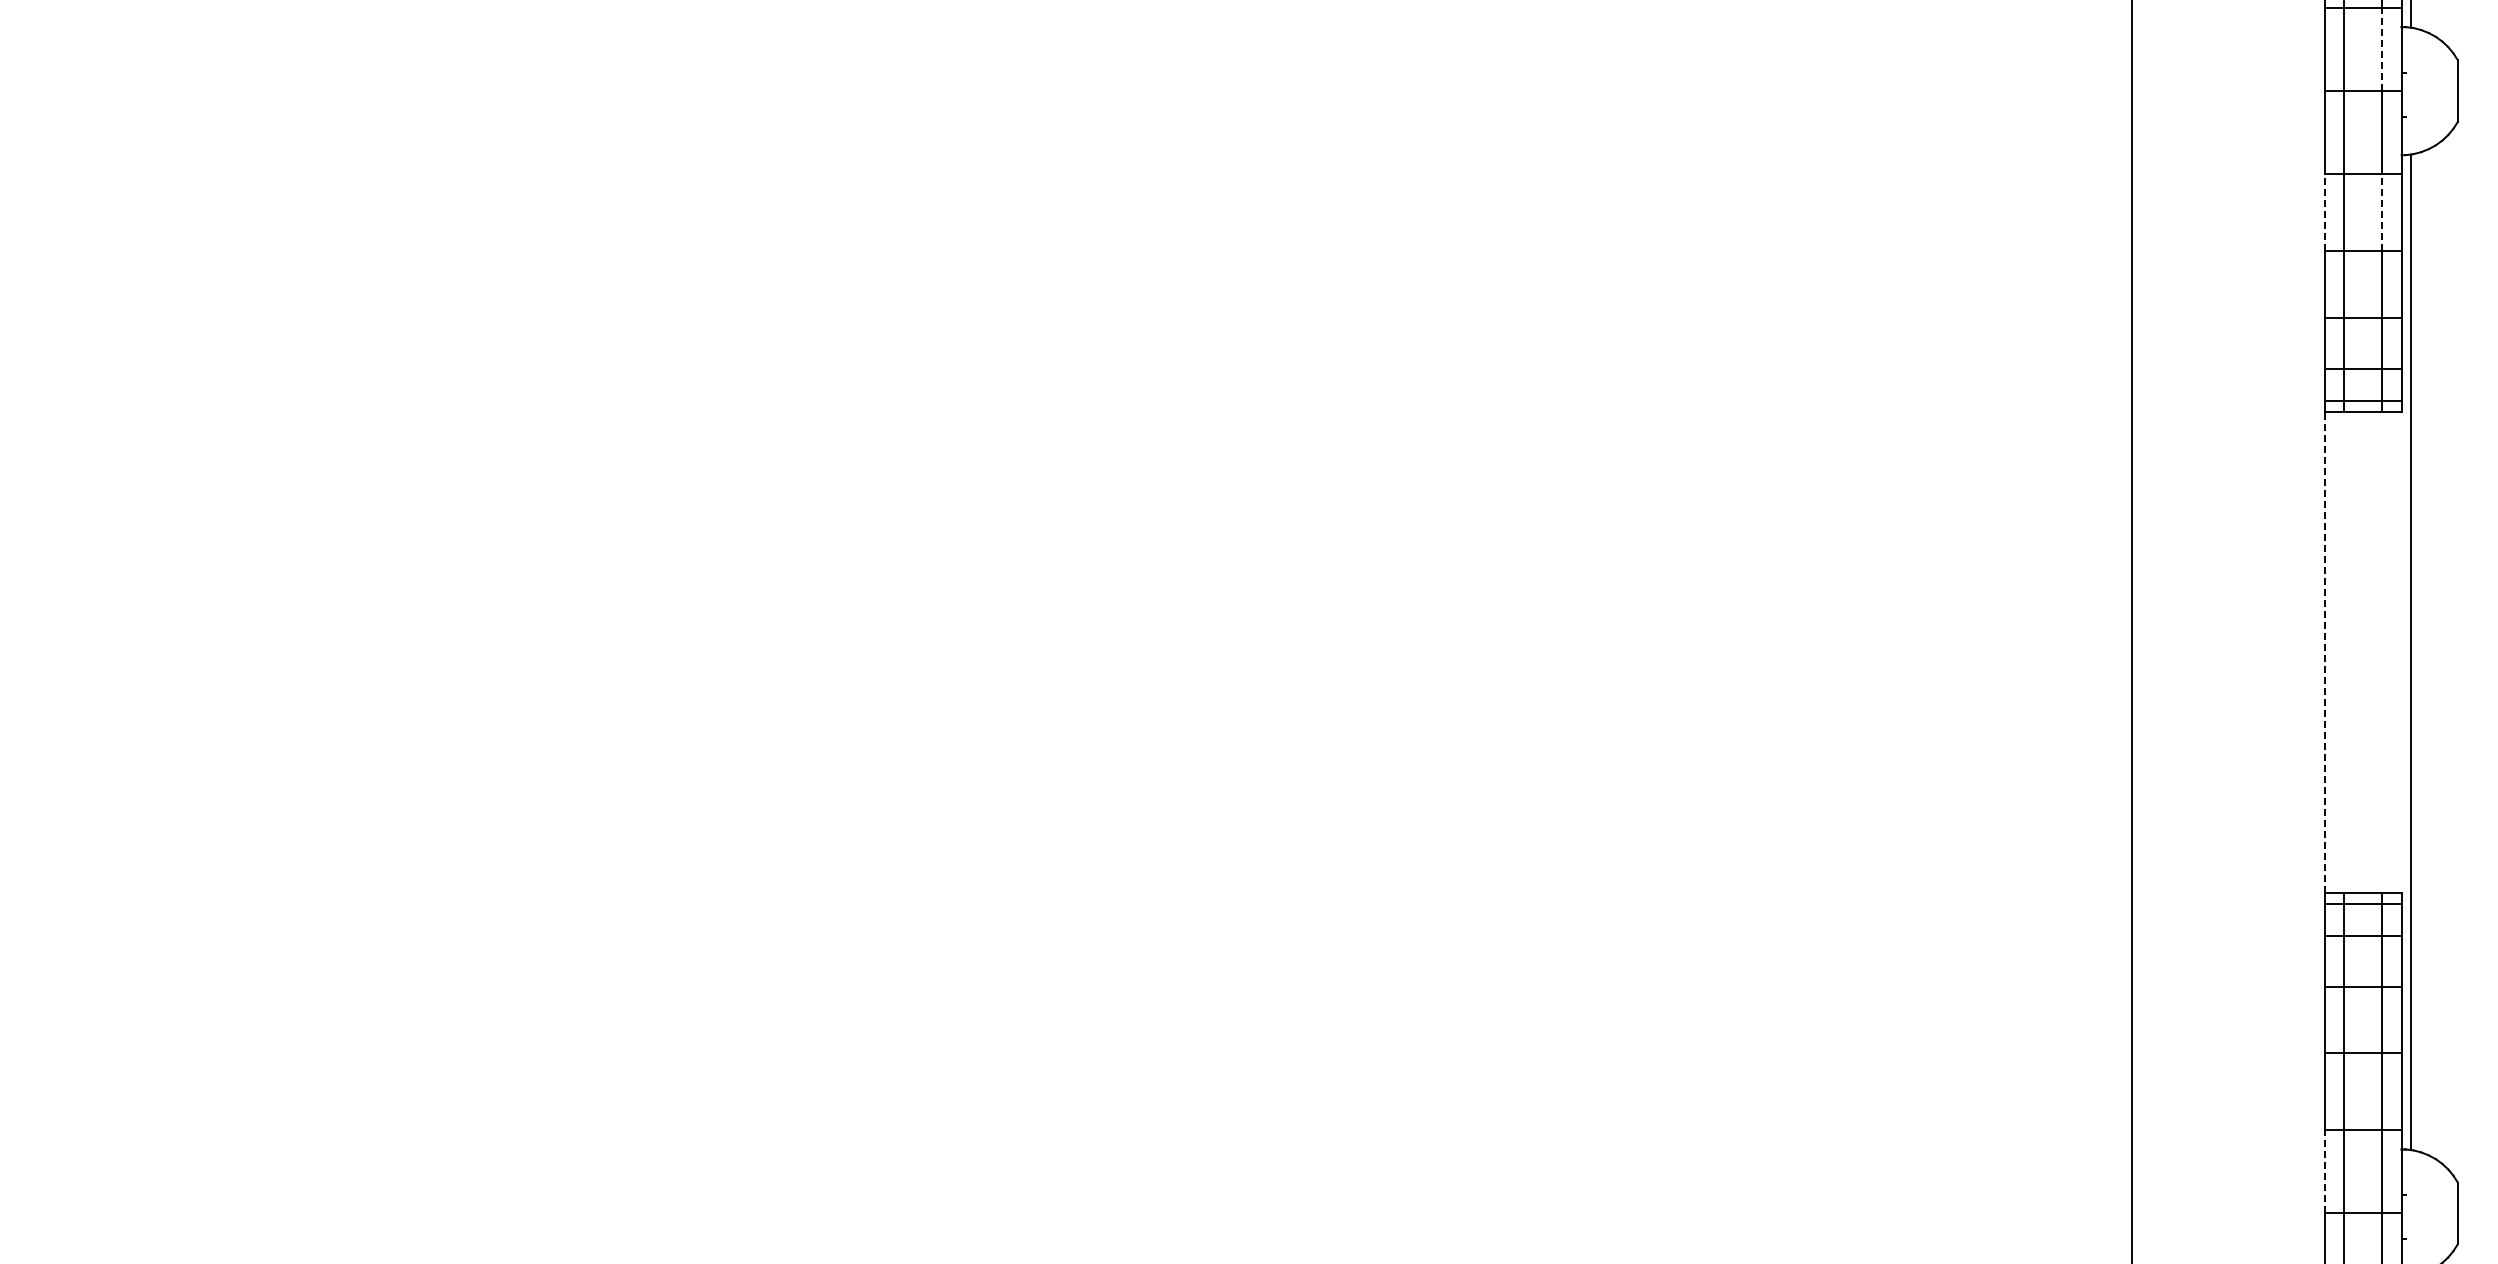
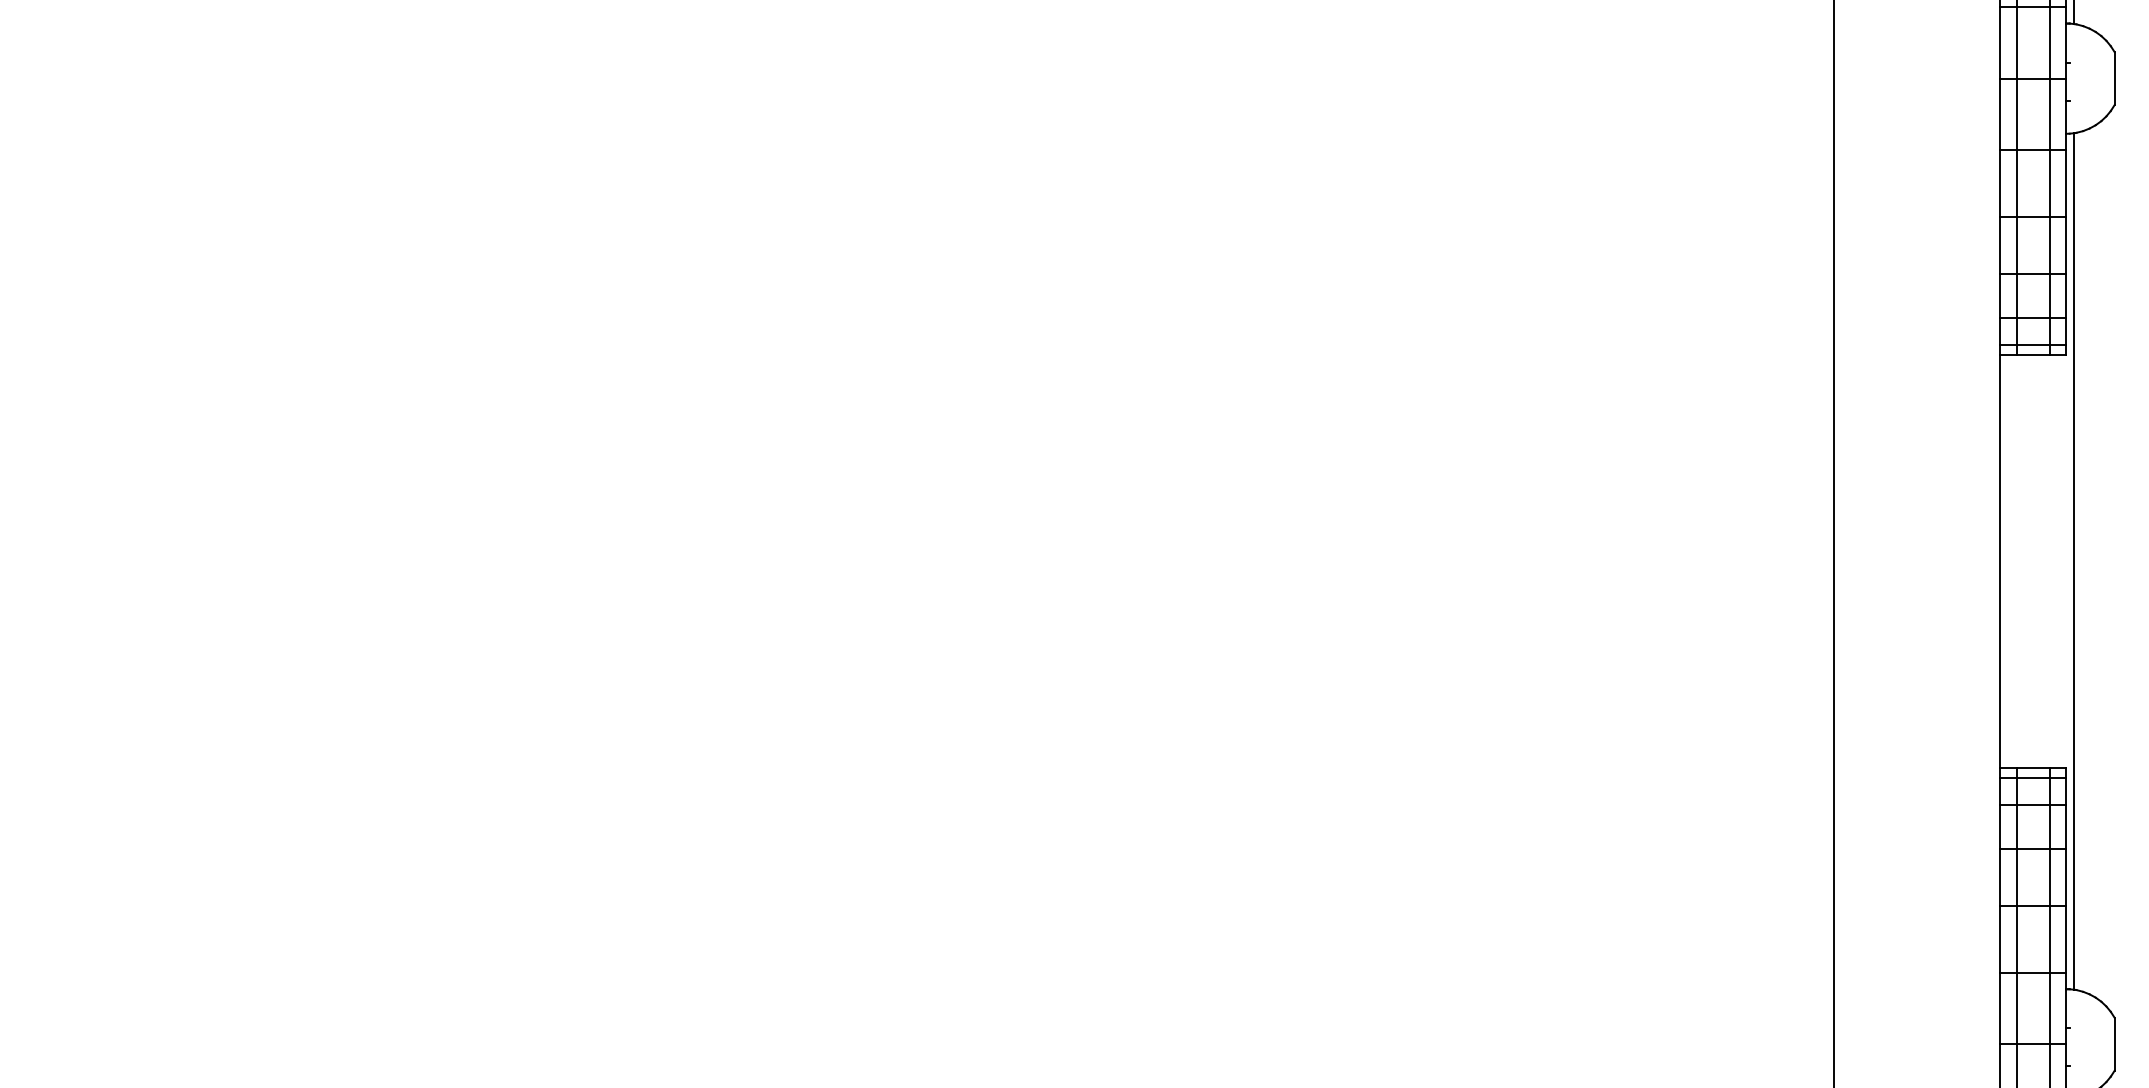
line: (2382, 49) -> (2049, 42), dashed -> solid
line: (2324, 212) -> (1999, 183), dashed -> solid
line: (2382, 212) -> (2049, 183), dashed -> solid
line: (2324, 652) -> (1999, 561), dashed -> solid
line: (2324, 1171) -> (1999, 1008), dashed -> solid

